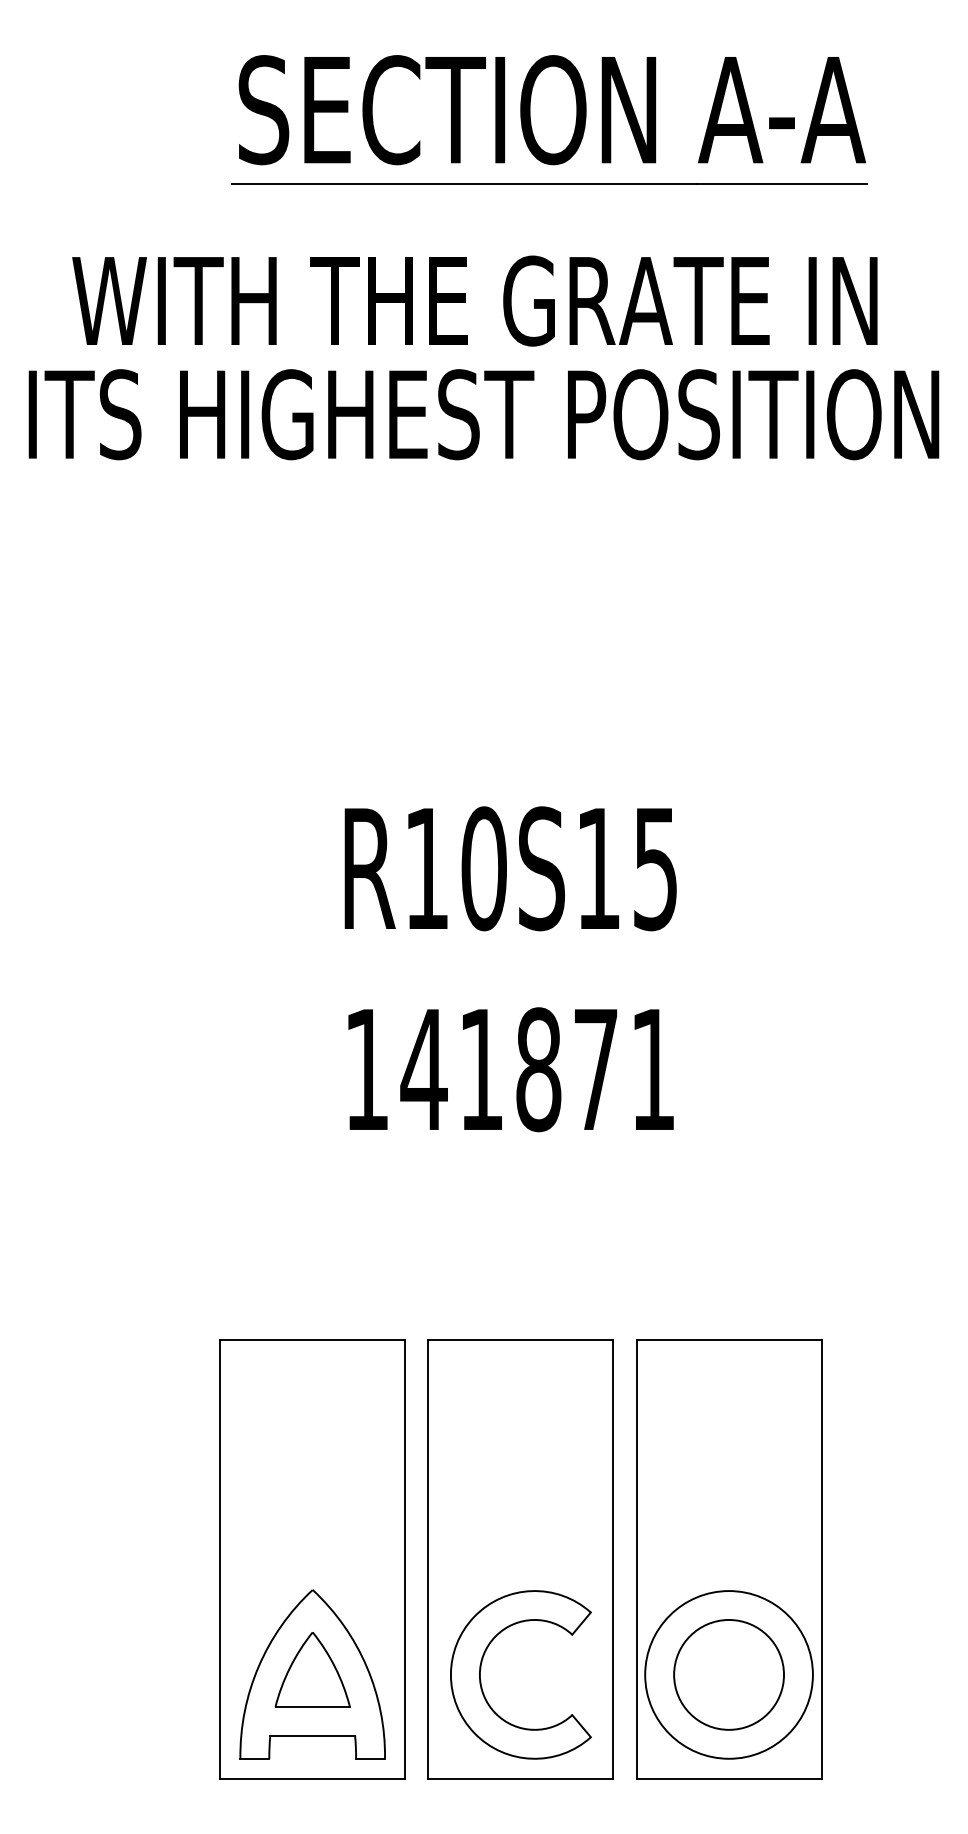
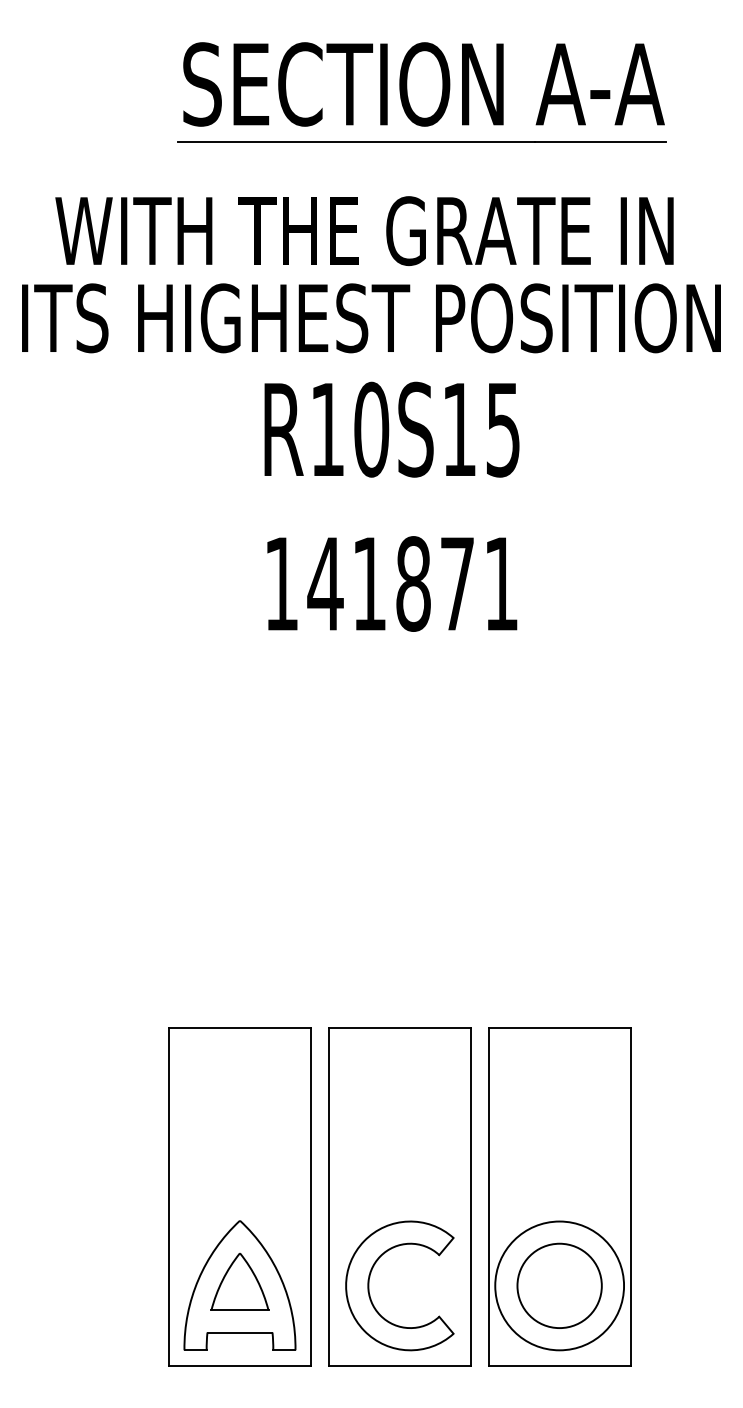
text: (510, 969) -> (391, 507), moved

